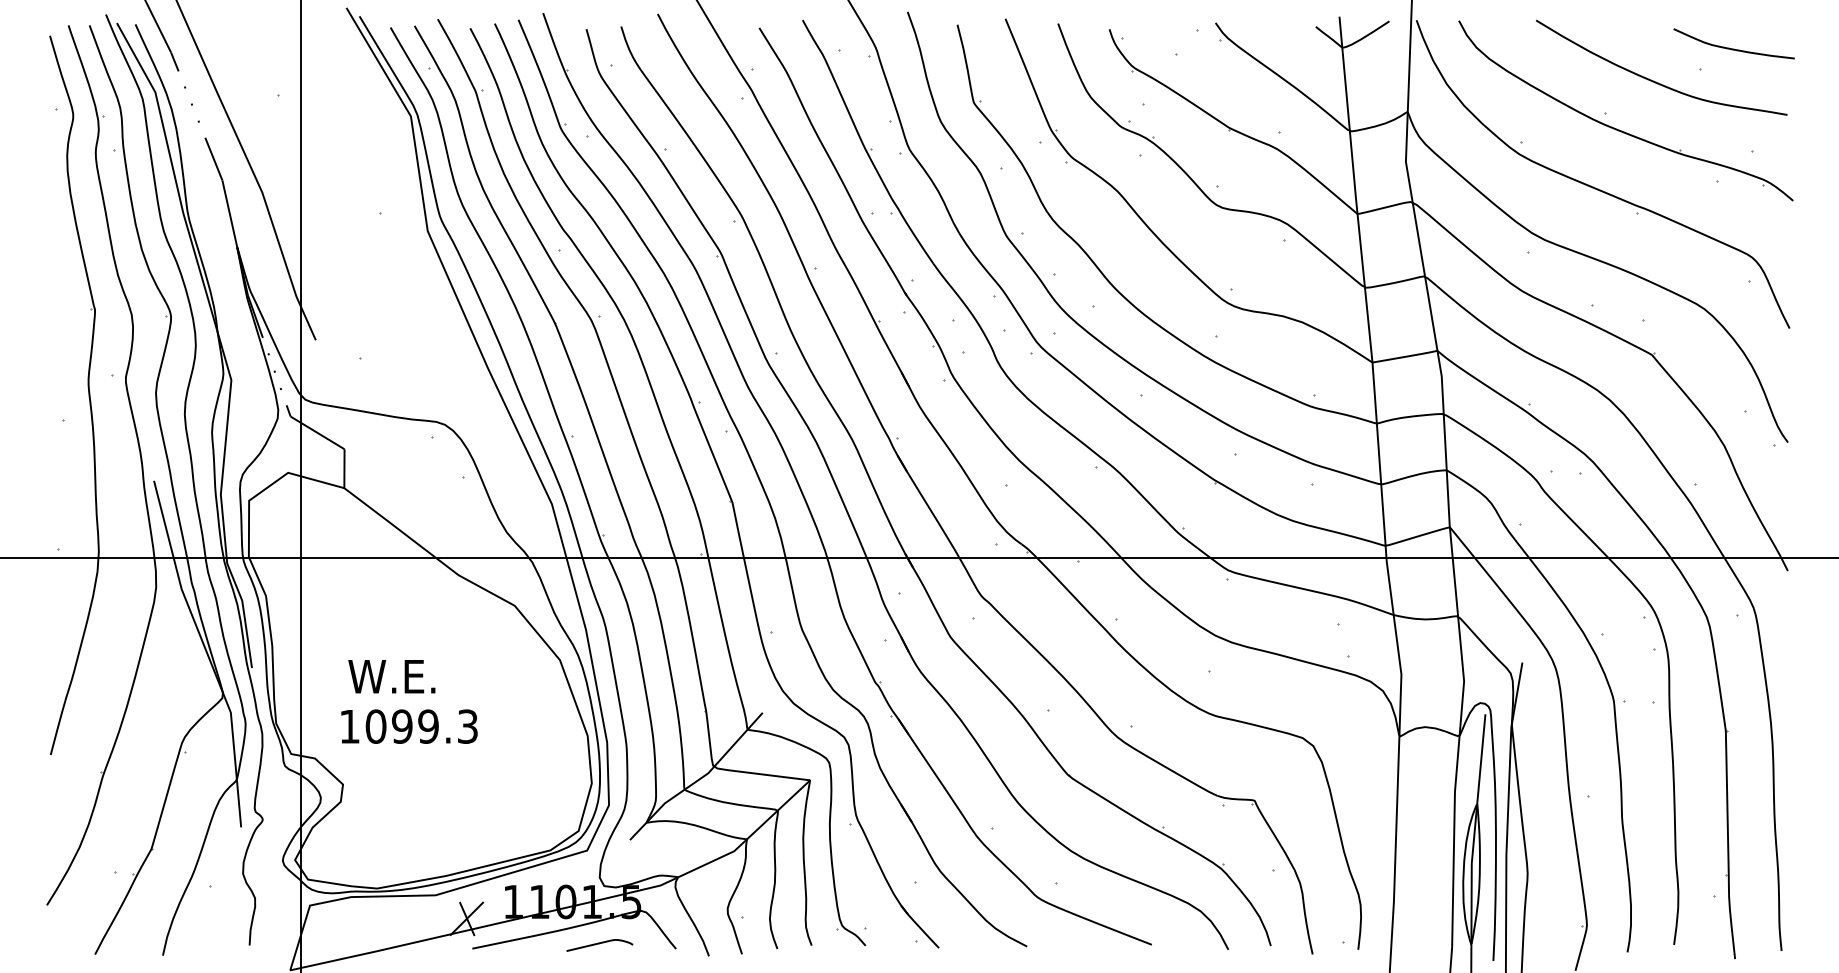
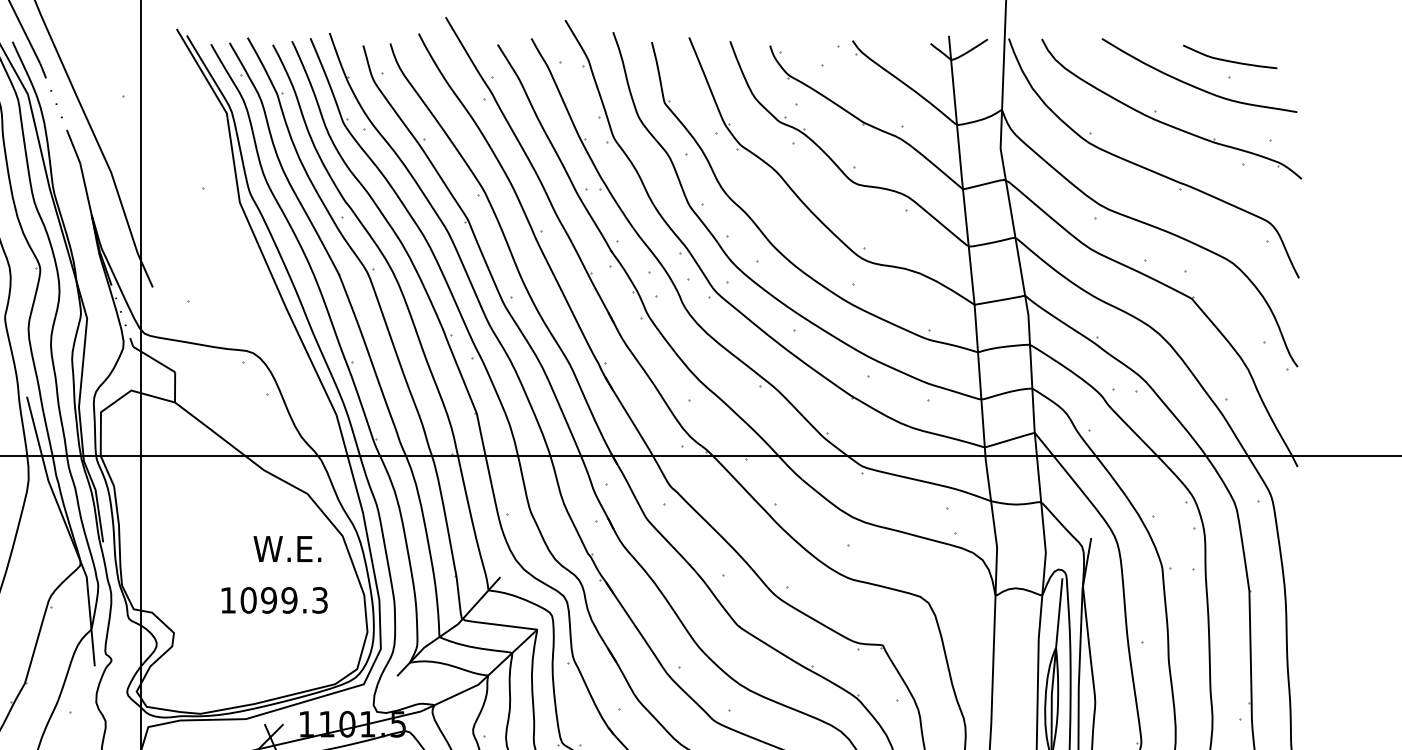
curve: (1733, 48) -> (1229, 60), moved
text: (391, 676) -> (287, 548), moved
text: (409, 726) -> (274, 600), moved

